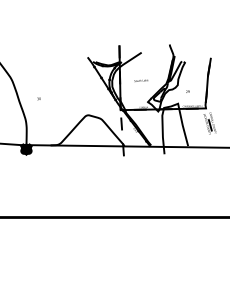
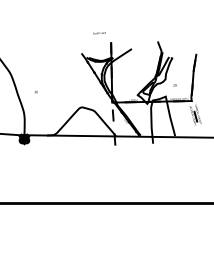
text: (141, 81) -> (99, 33), moved

